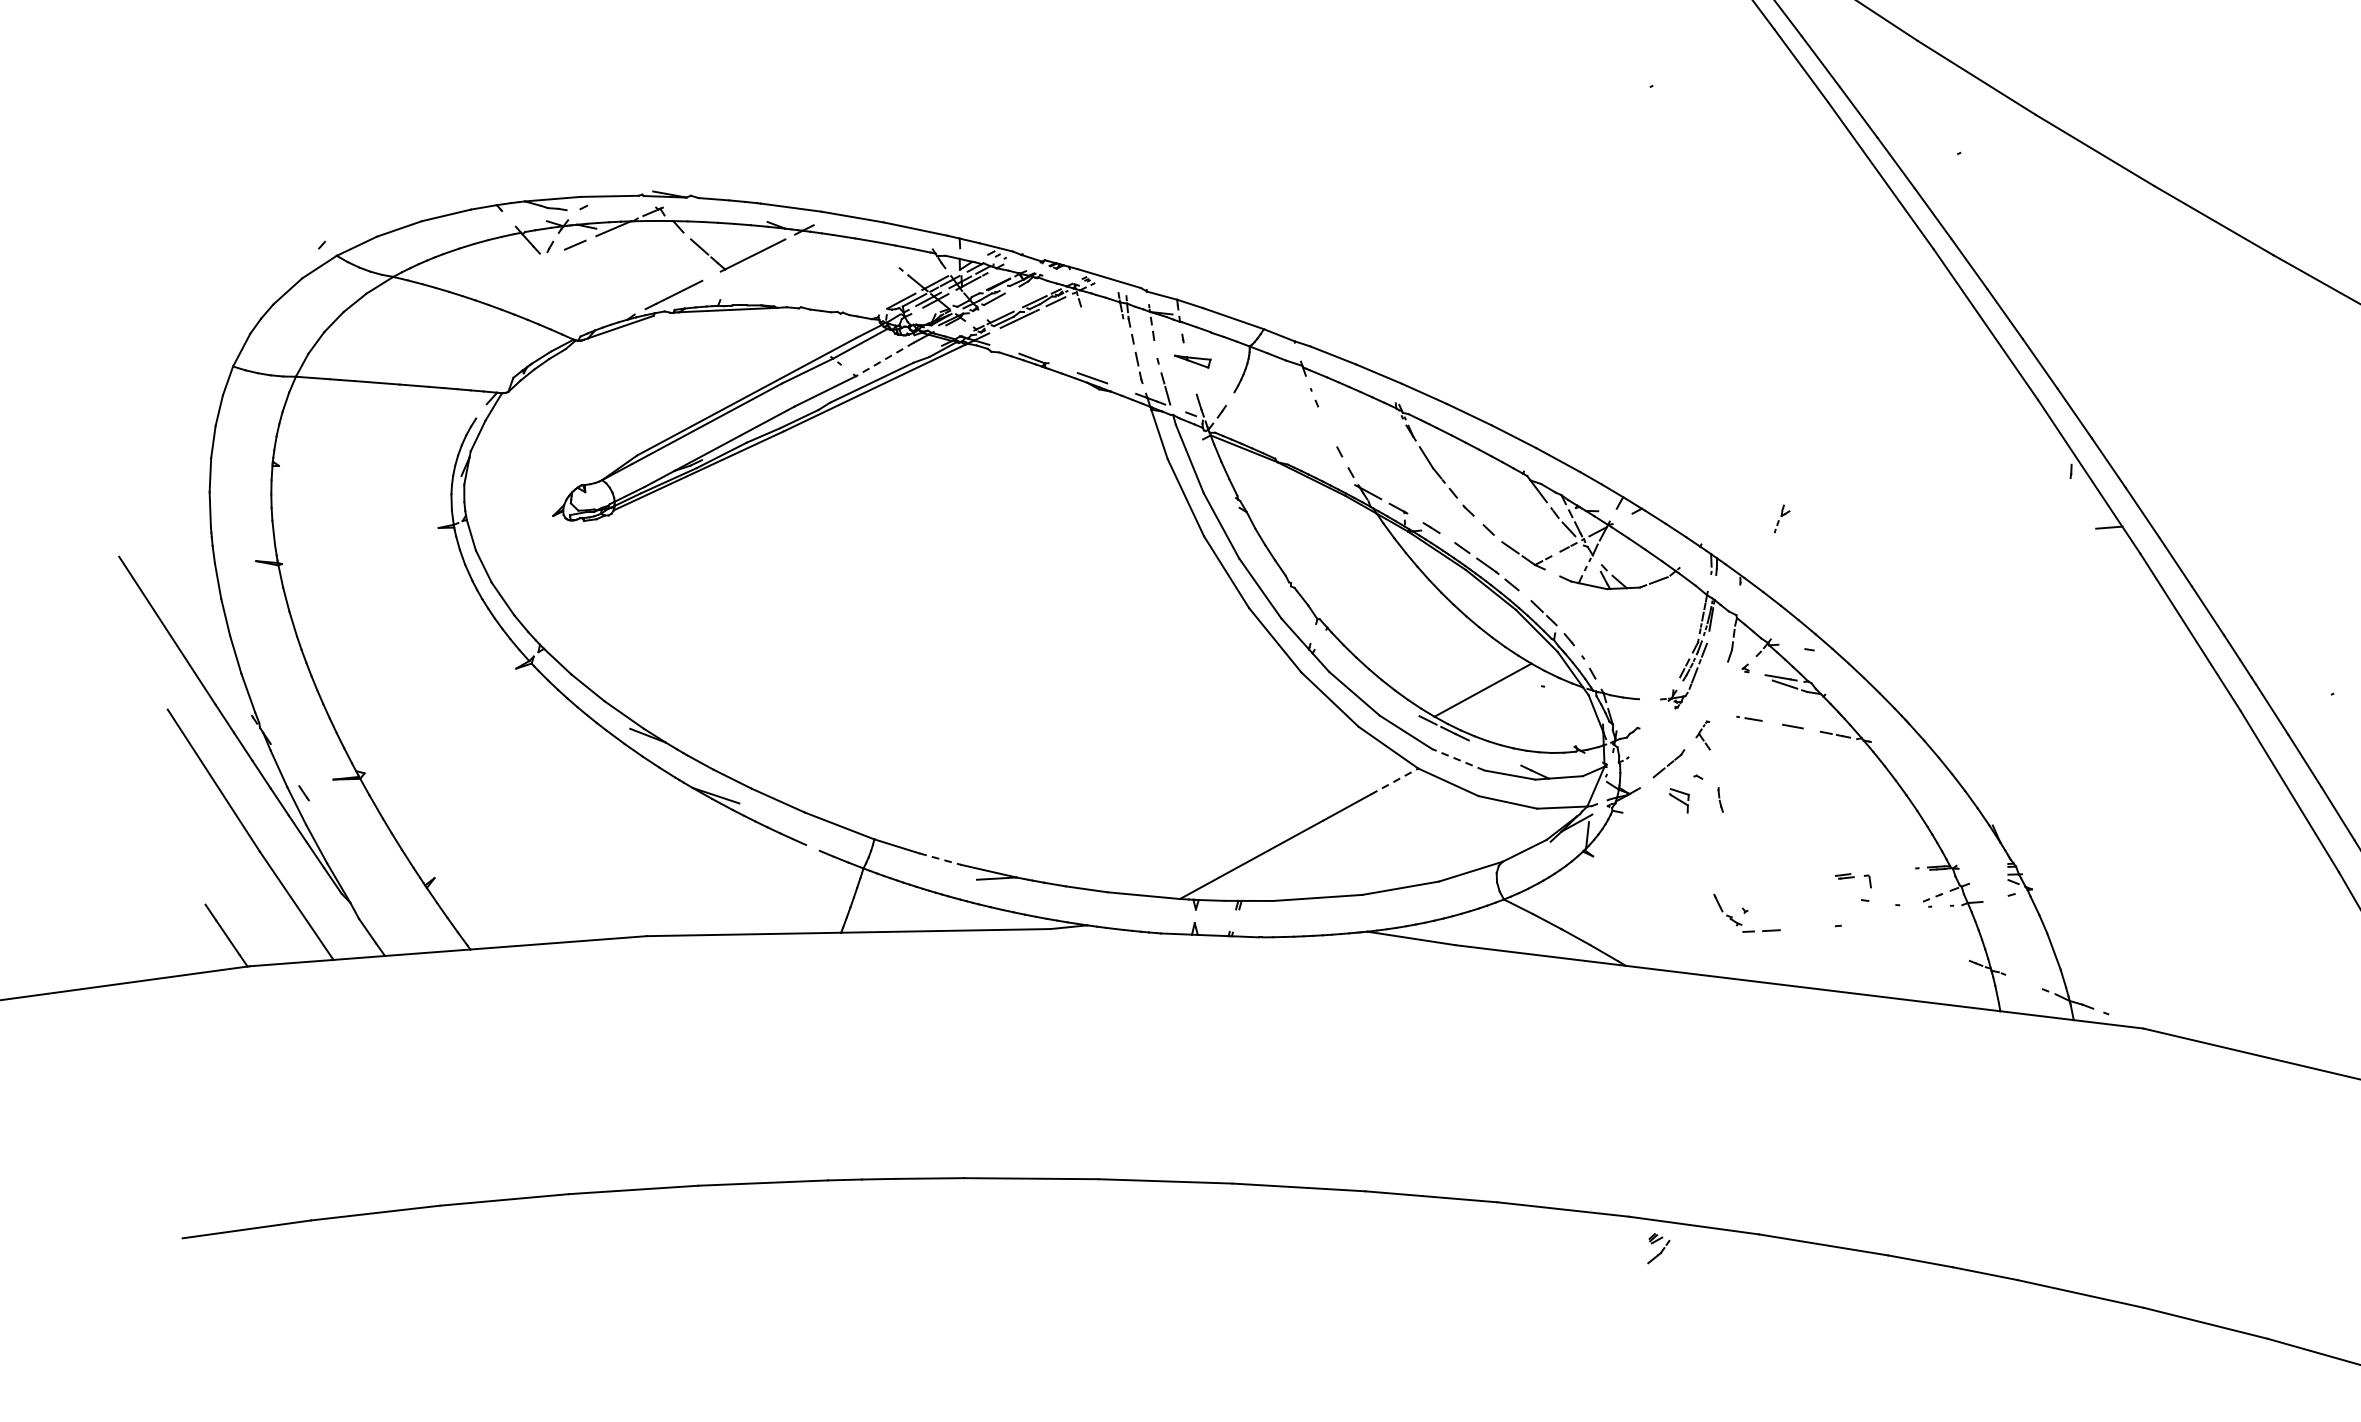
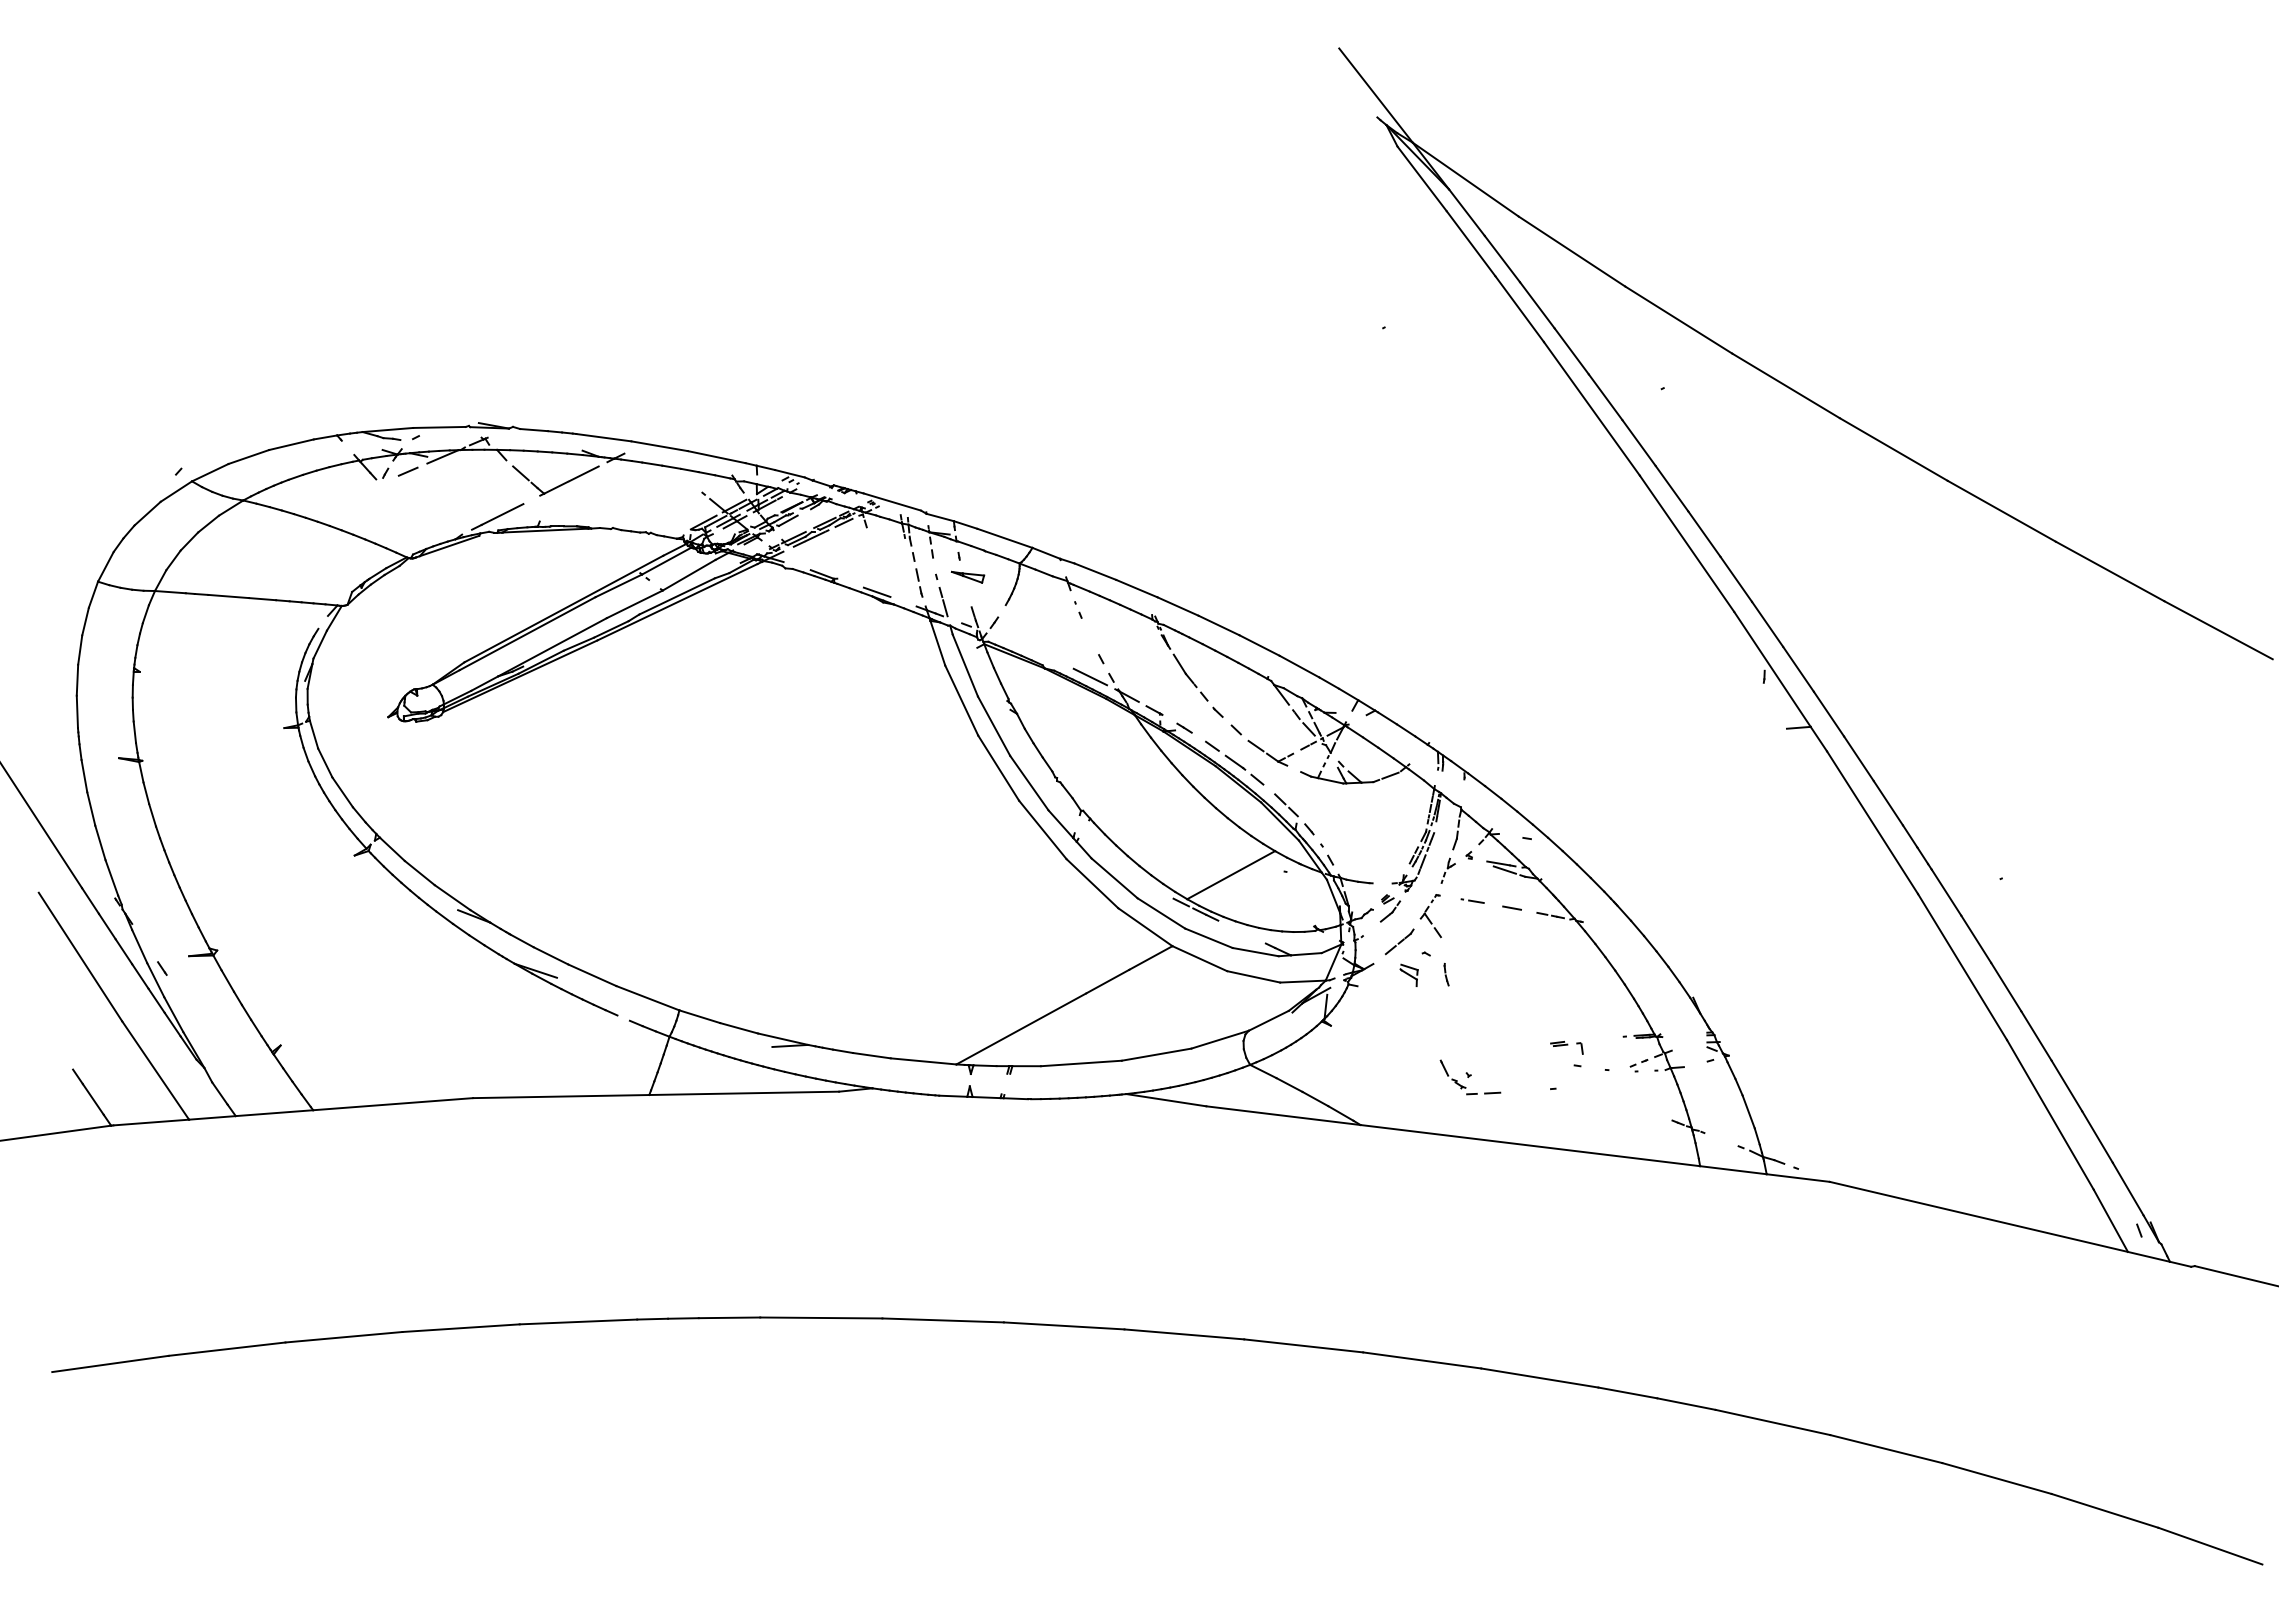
line: (885, 359) -> (689, 575), dashed -> solid
line: (1327, 471) -> (1090, 676), added
part: (1781, 518) -> (1447, 870), moved
part: (1702, 735) -> (1430, 916), size x1.67
line: (1458, 760) -> (1208, 938), dashed -> solid
line: (1394, 782) -> (1150, 958), dashed -> solid
line: (940, 859) -> (739, 1028), dashed -> solid
part: (1658, 1248) -> (1390, 908), moved

